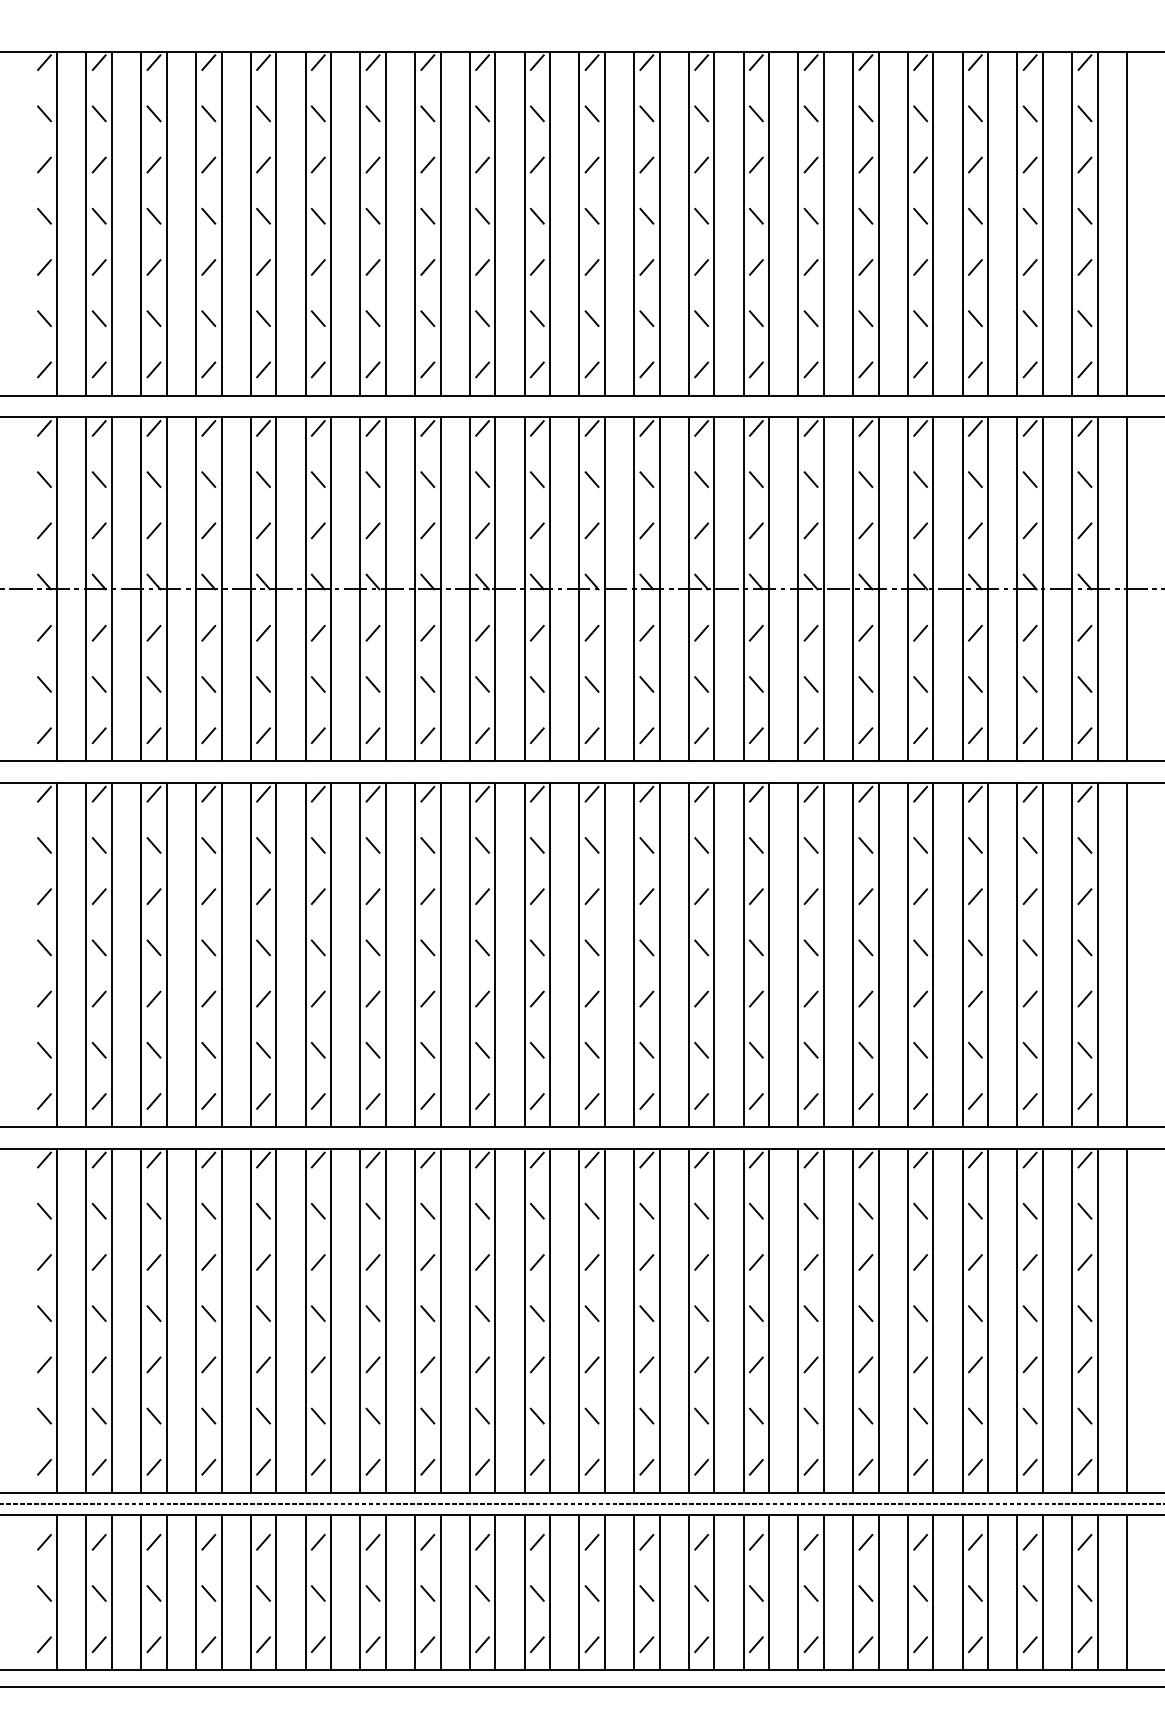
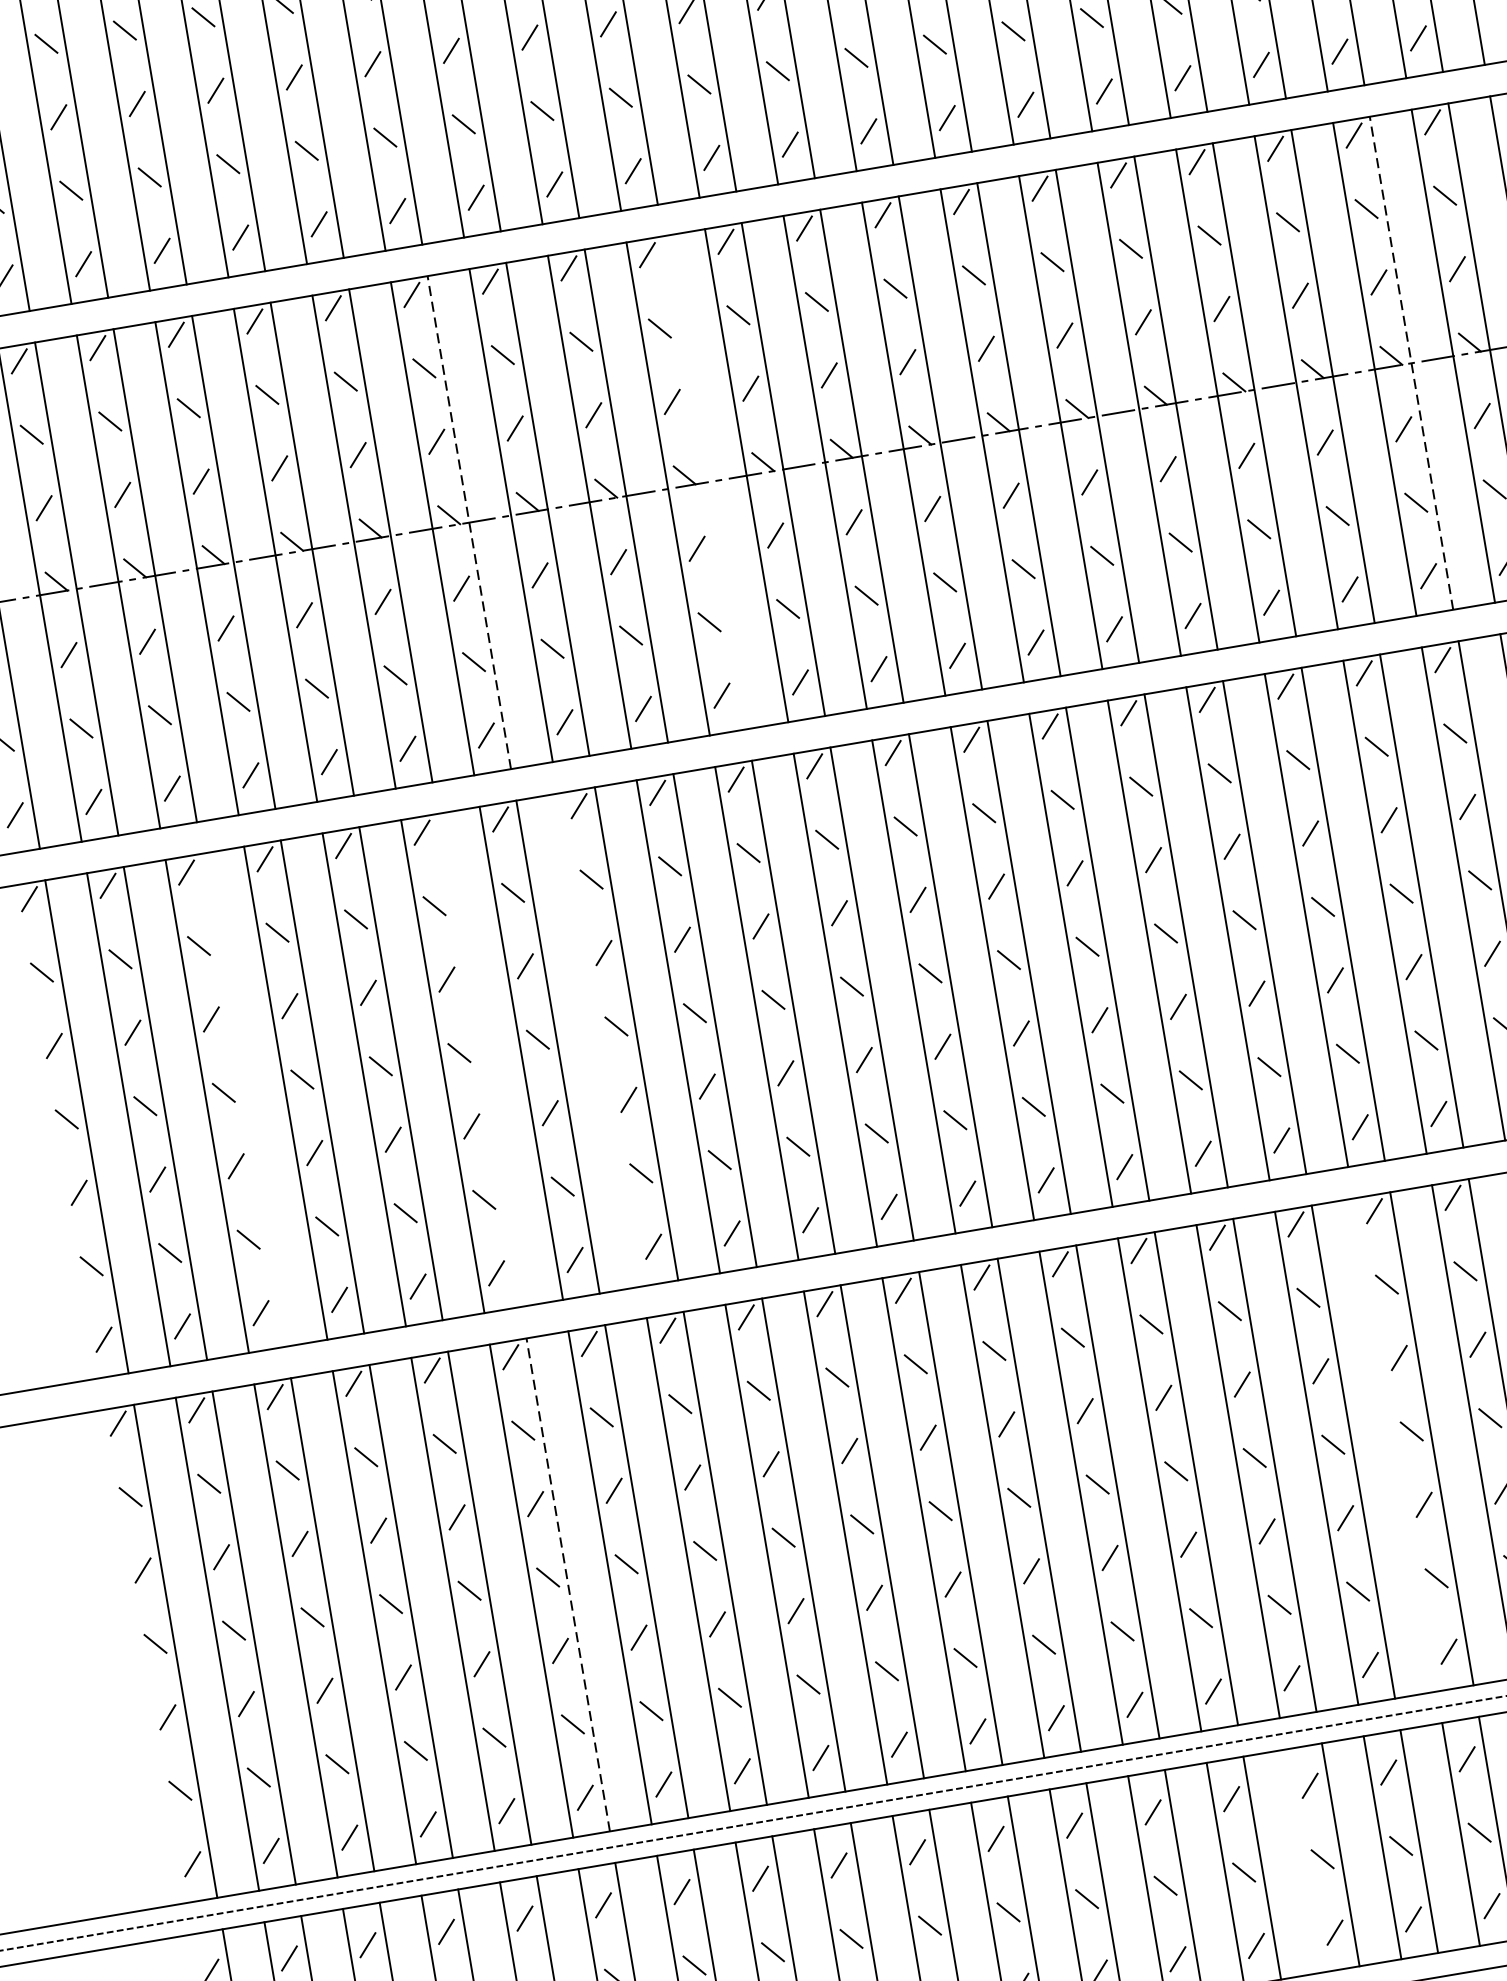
line: (385, 589) -> (468, 522), solid -> dashed
line: (550, 589) -> (705, 482), removed
line: (1042, 589) -> (1410, 363), solid -> dashed
line: (166, 955) -> (243, 1100), removed
line: (331, 955) -> (480, 1060), removed
line: (415, 955) -> (600, 1040), removed
line: (331, 1320) -> (568, 1584), solid -> dashed
line: (907, 1320) -> (1394, 1444), removed
line: (798, 1592) -> (1304, 1860), removed

